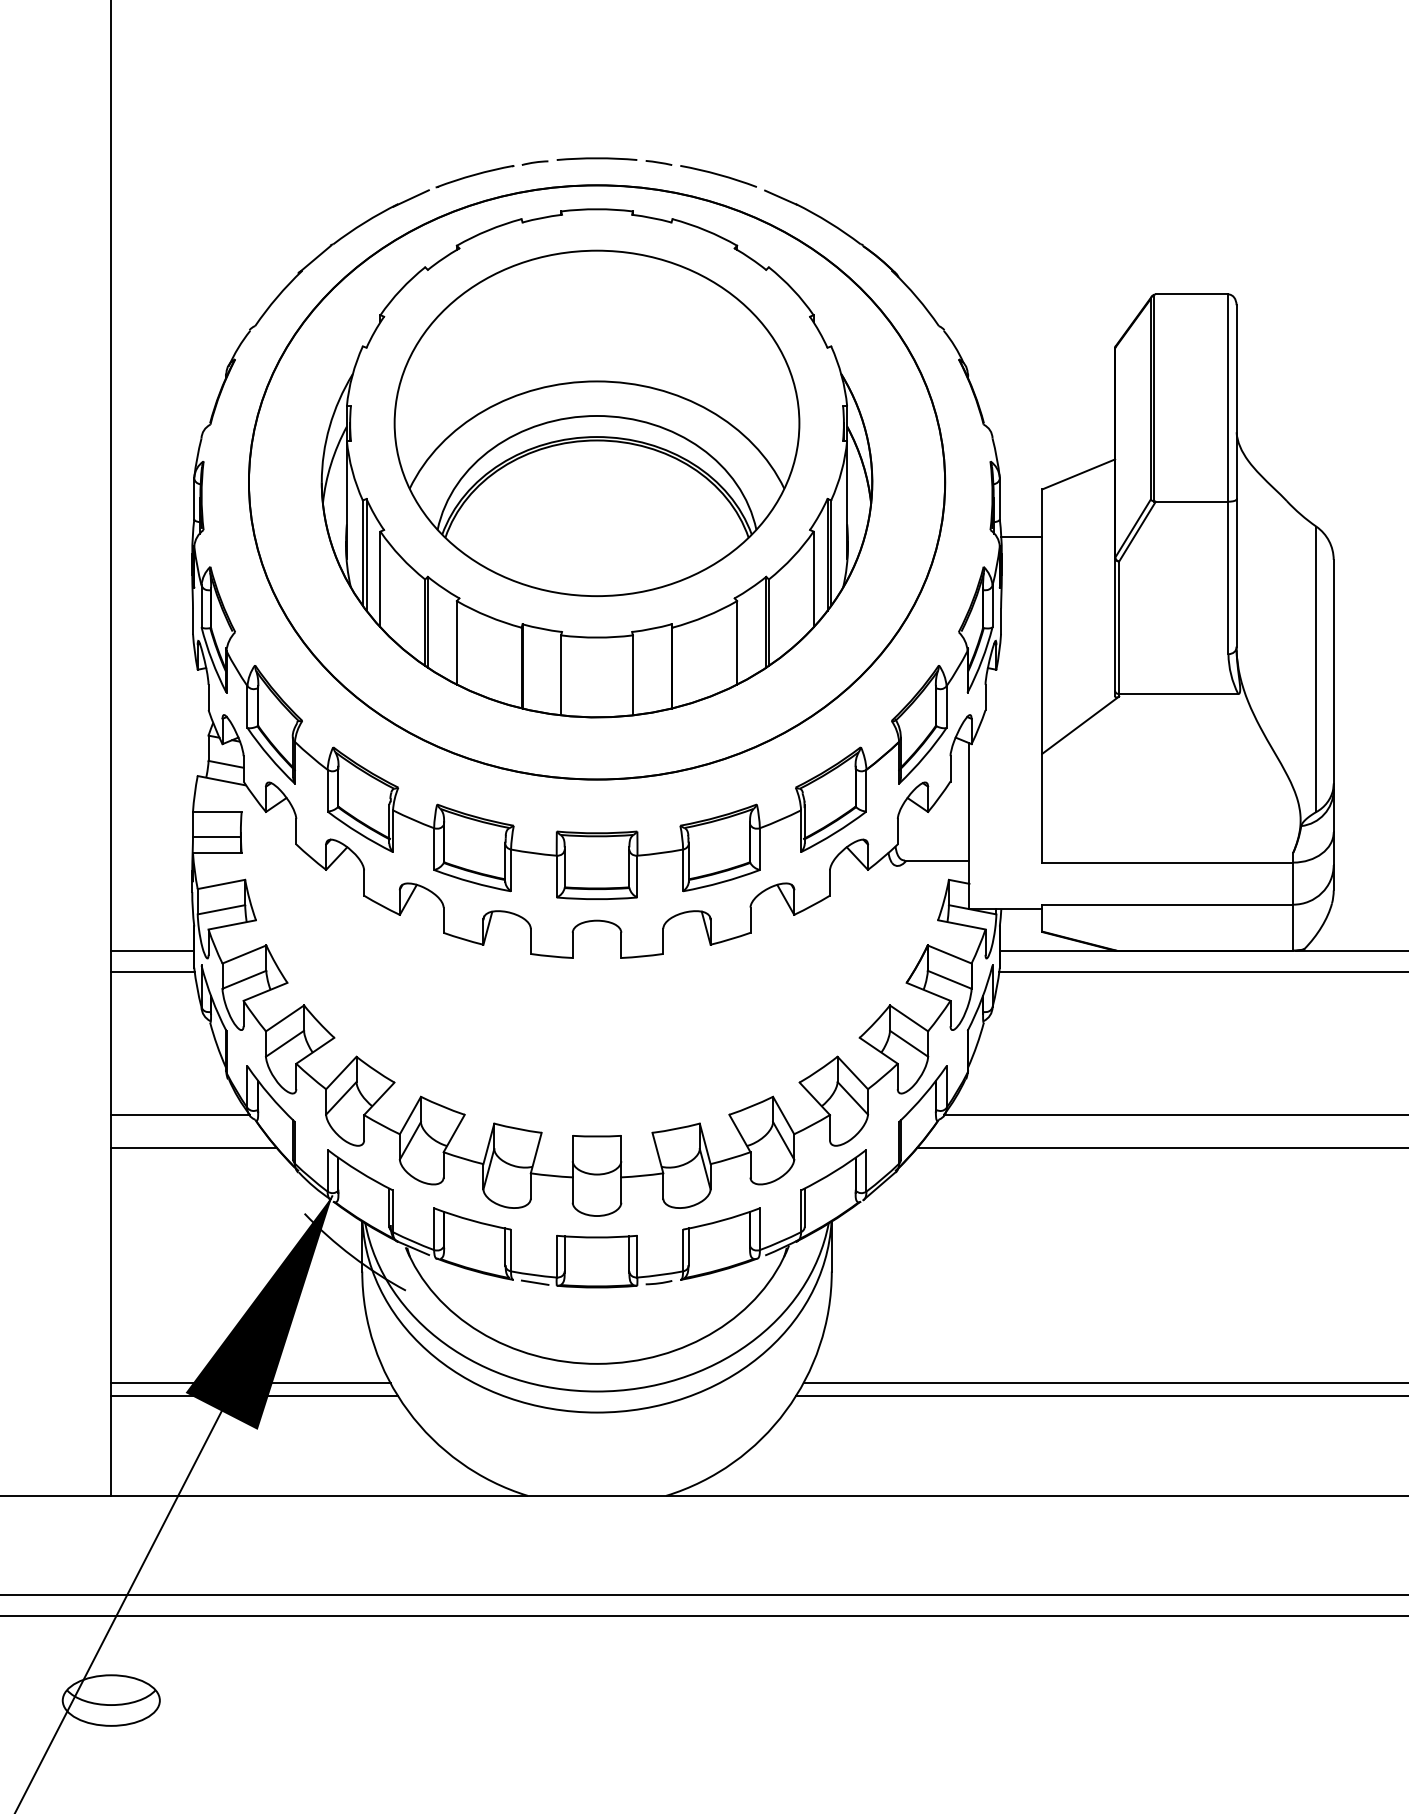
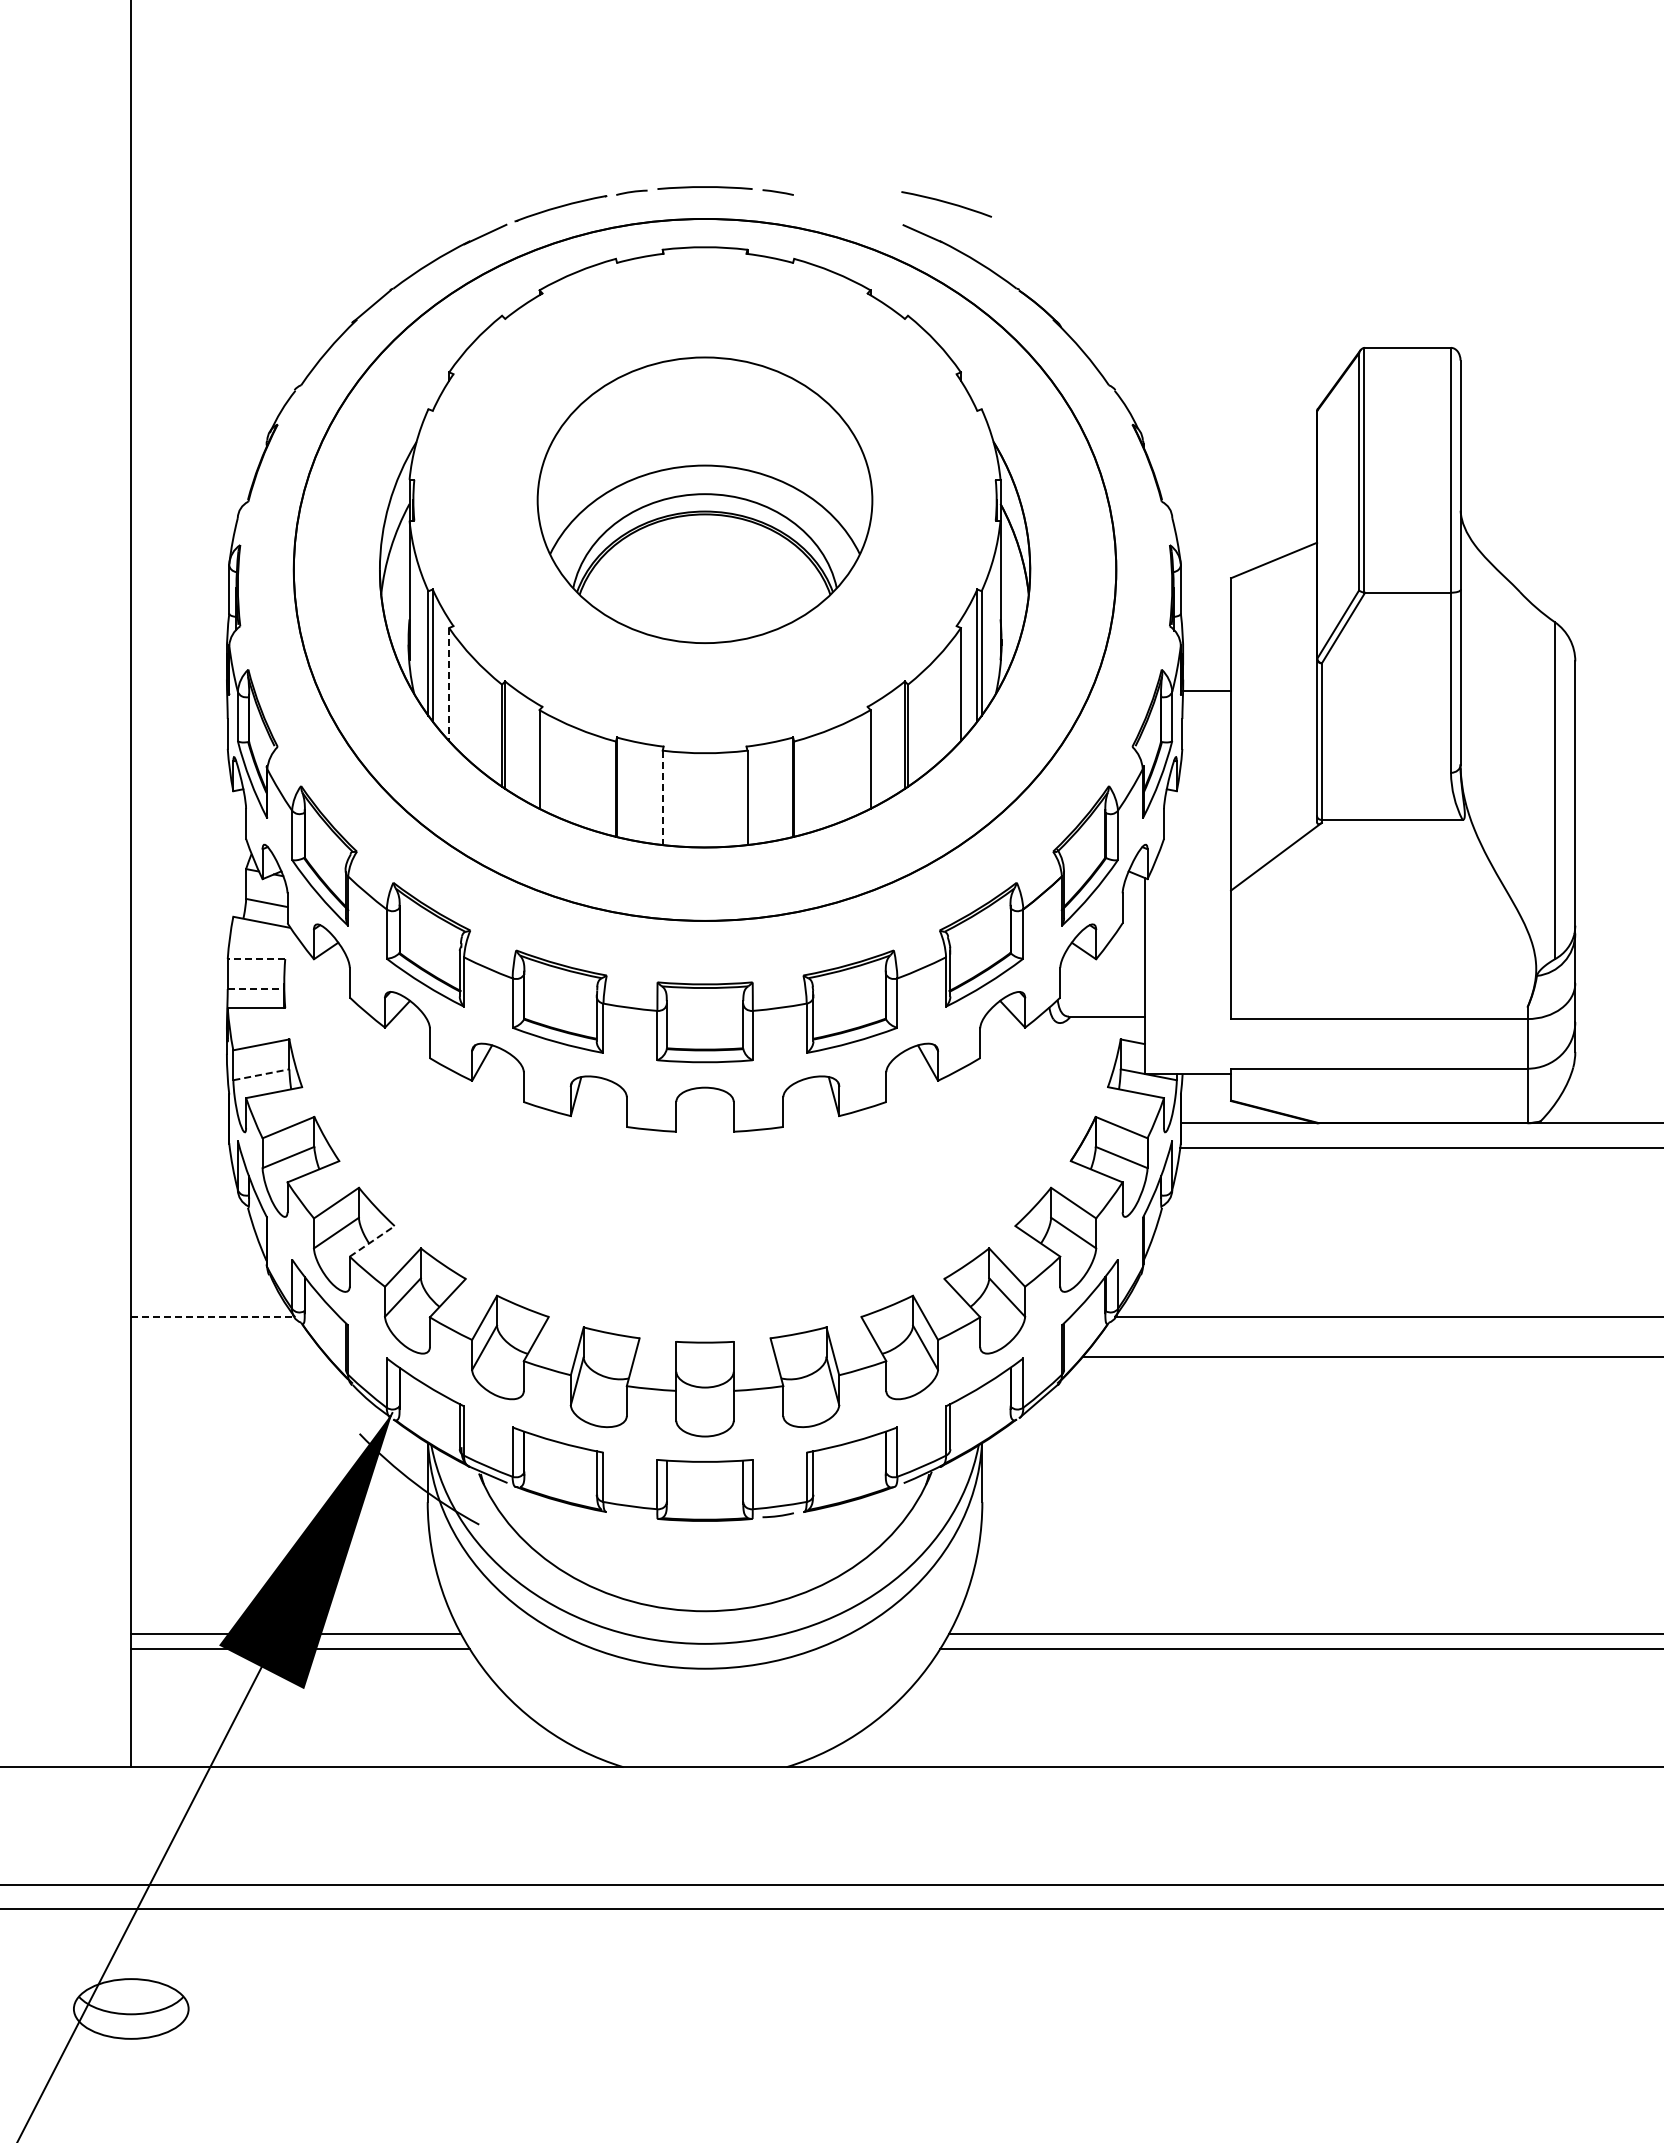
curve: (718, 175) -> (946, 203), moved
part: (596, 423) -> (704, 500), size x0.7
line: (1021, 537) -> (1206, 691), moved
line: (380, 579) -> (449, 684), solid -> dashed
line: (561, 675) -> (662, 798), solid -> dashed
line: (217, 812) -> (256, 959), solid -> dashed
line: (217, 837) -> (256, 989), solid -> dashed
line: (221, 909) -> (261, 1074), solid -> dashed
line: (153, 951) -> (180, 1123), removed
line: (153, 971) -> (180, 1147), removed
line: (315, 1050) -> (372, 1241), solid -> dashed
line: (180, 1115) -> (213, 1317), solid -> dashed
line: (194, 1148) -> (229, 1356), removed
line: (534, 1281) -> (631, 1514), removed

